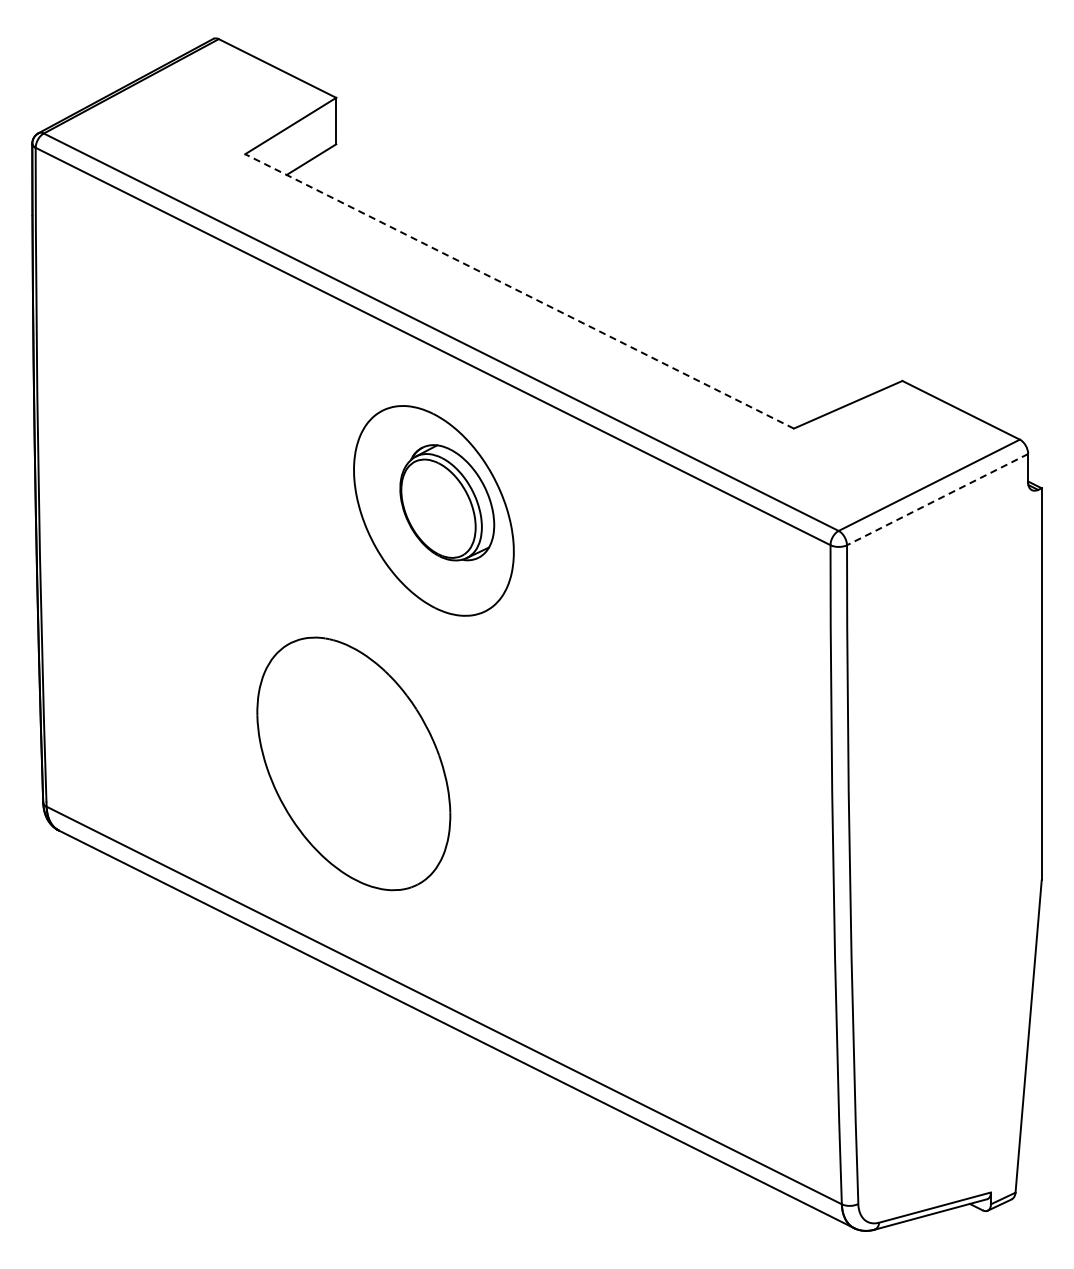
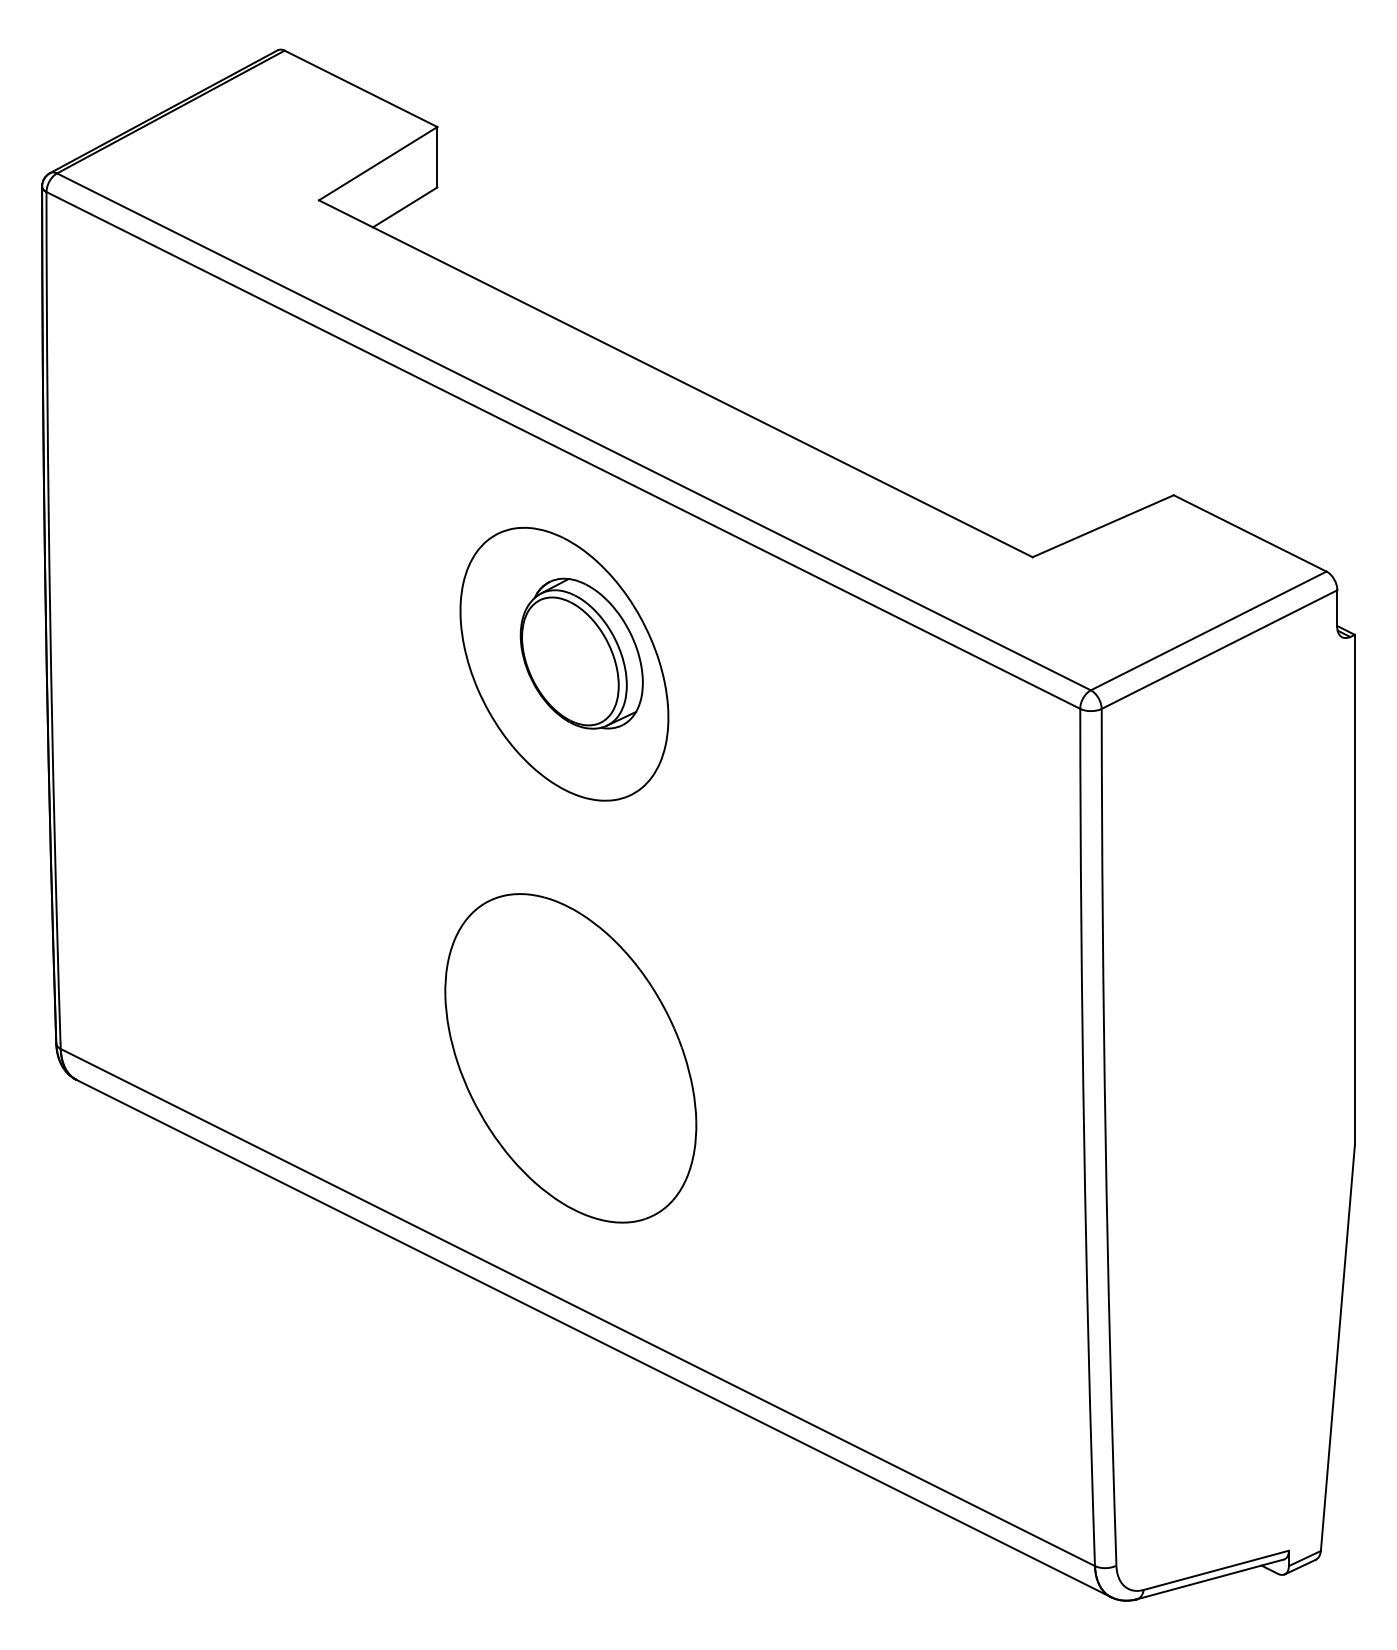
line: (519, 291) -> (675, 378), dashed -> solid
line: (937, 499) -> (1219, 649), dashed -> solid
part: (353, 763) -> (570, 1057), moved

